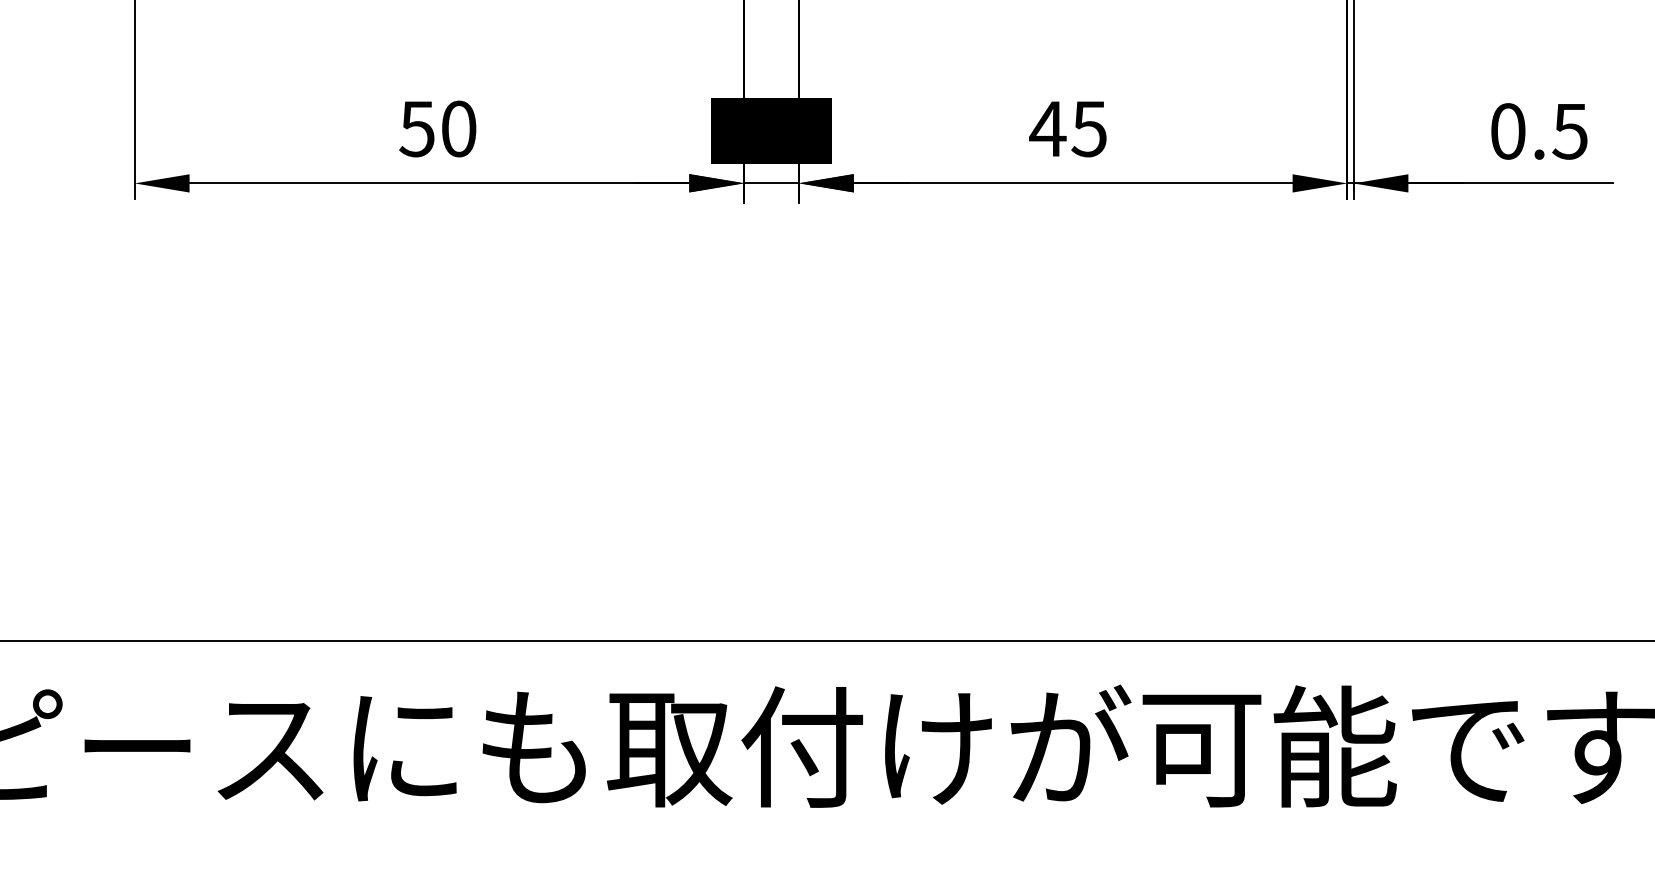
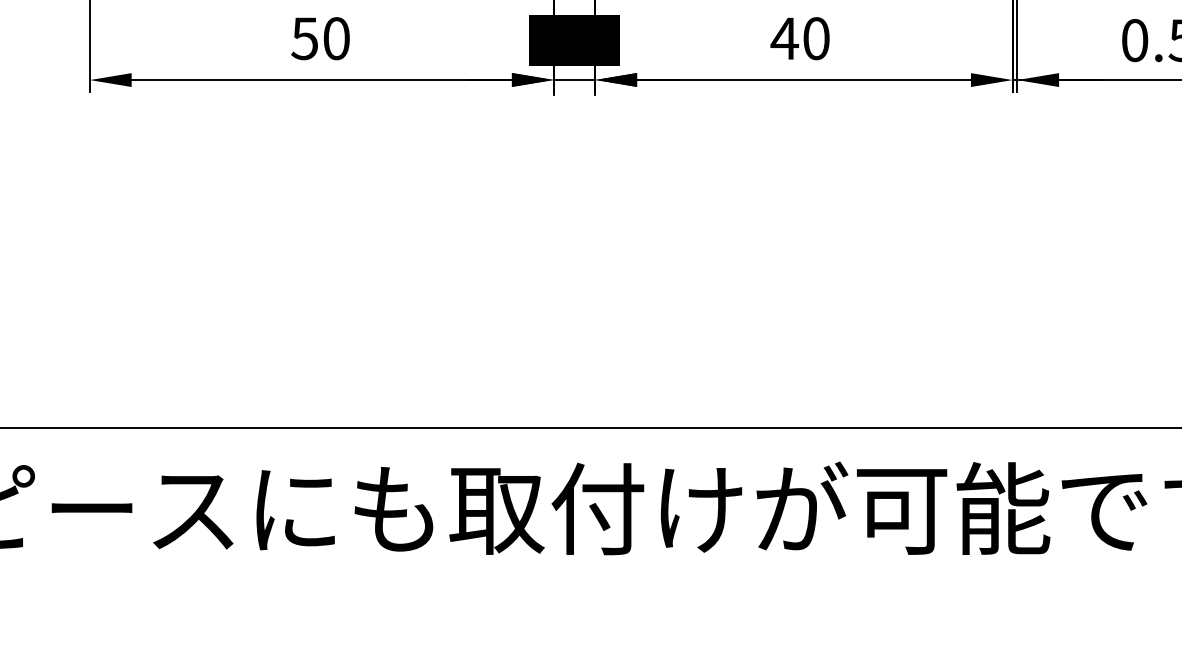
text: (1088, 128) -> (815, 38), 45 -> 40

